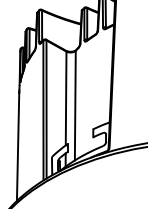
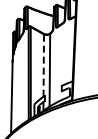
line: (65, 98) -> (43, 65), solid -> dashed

